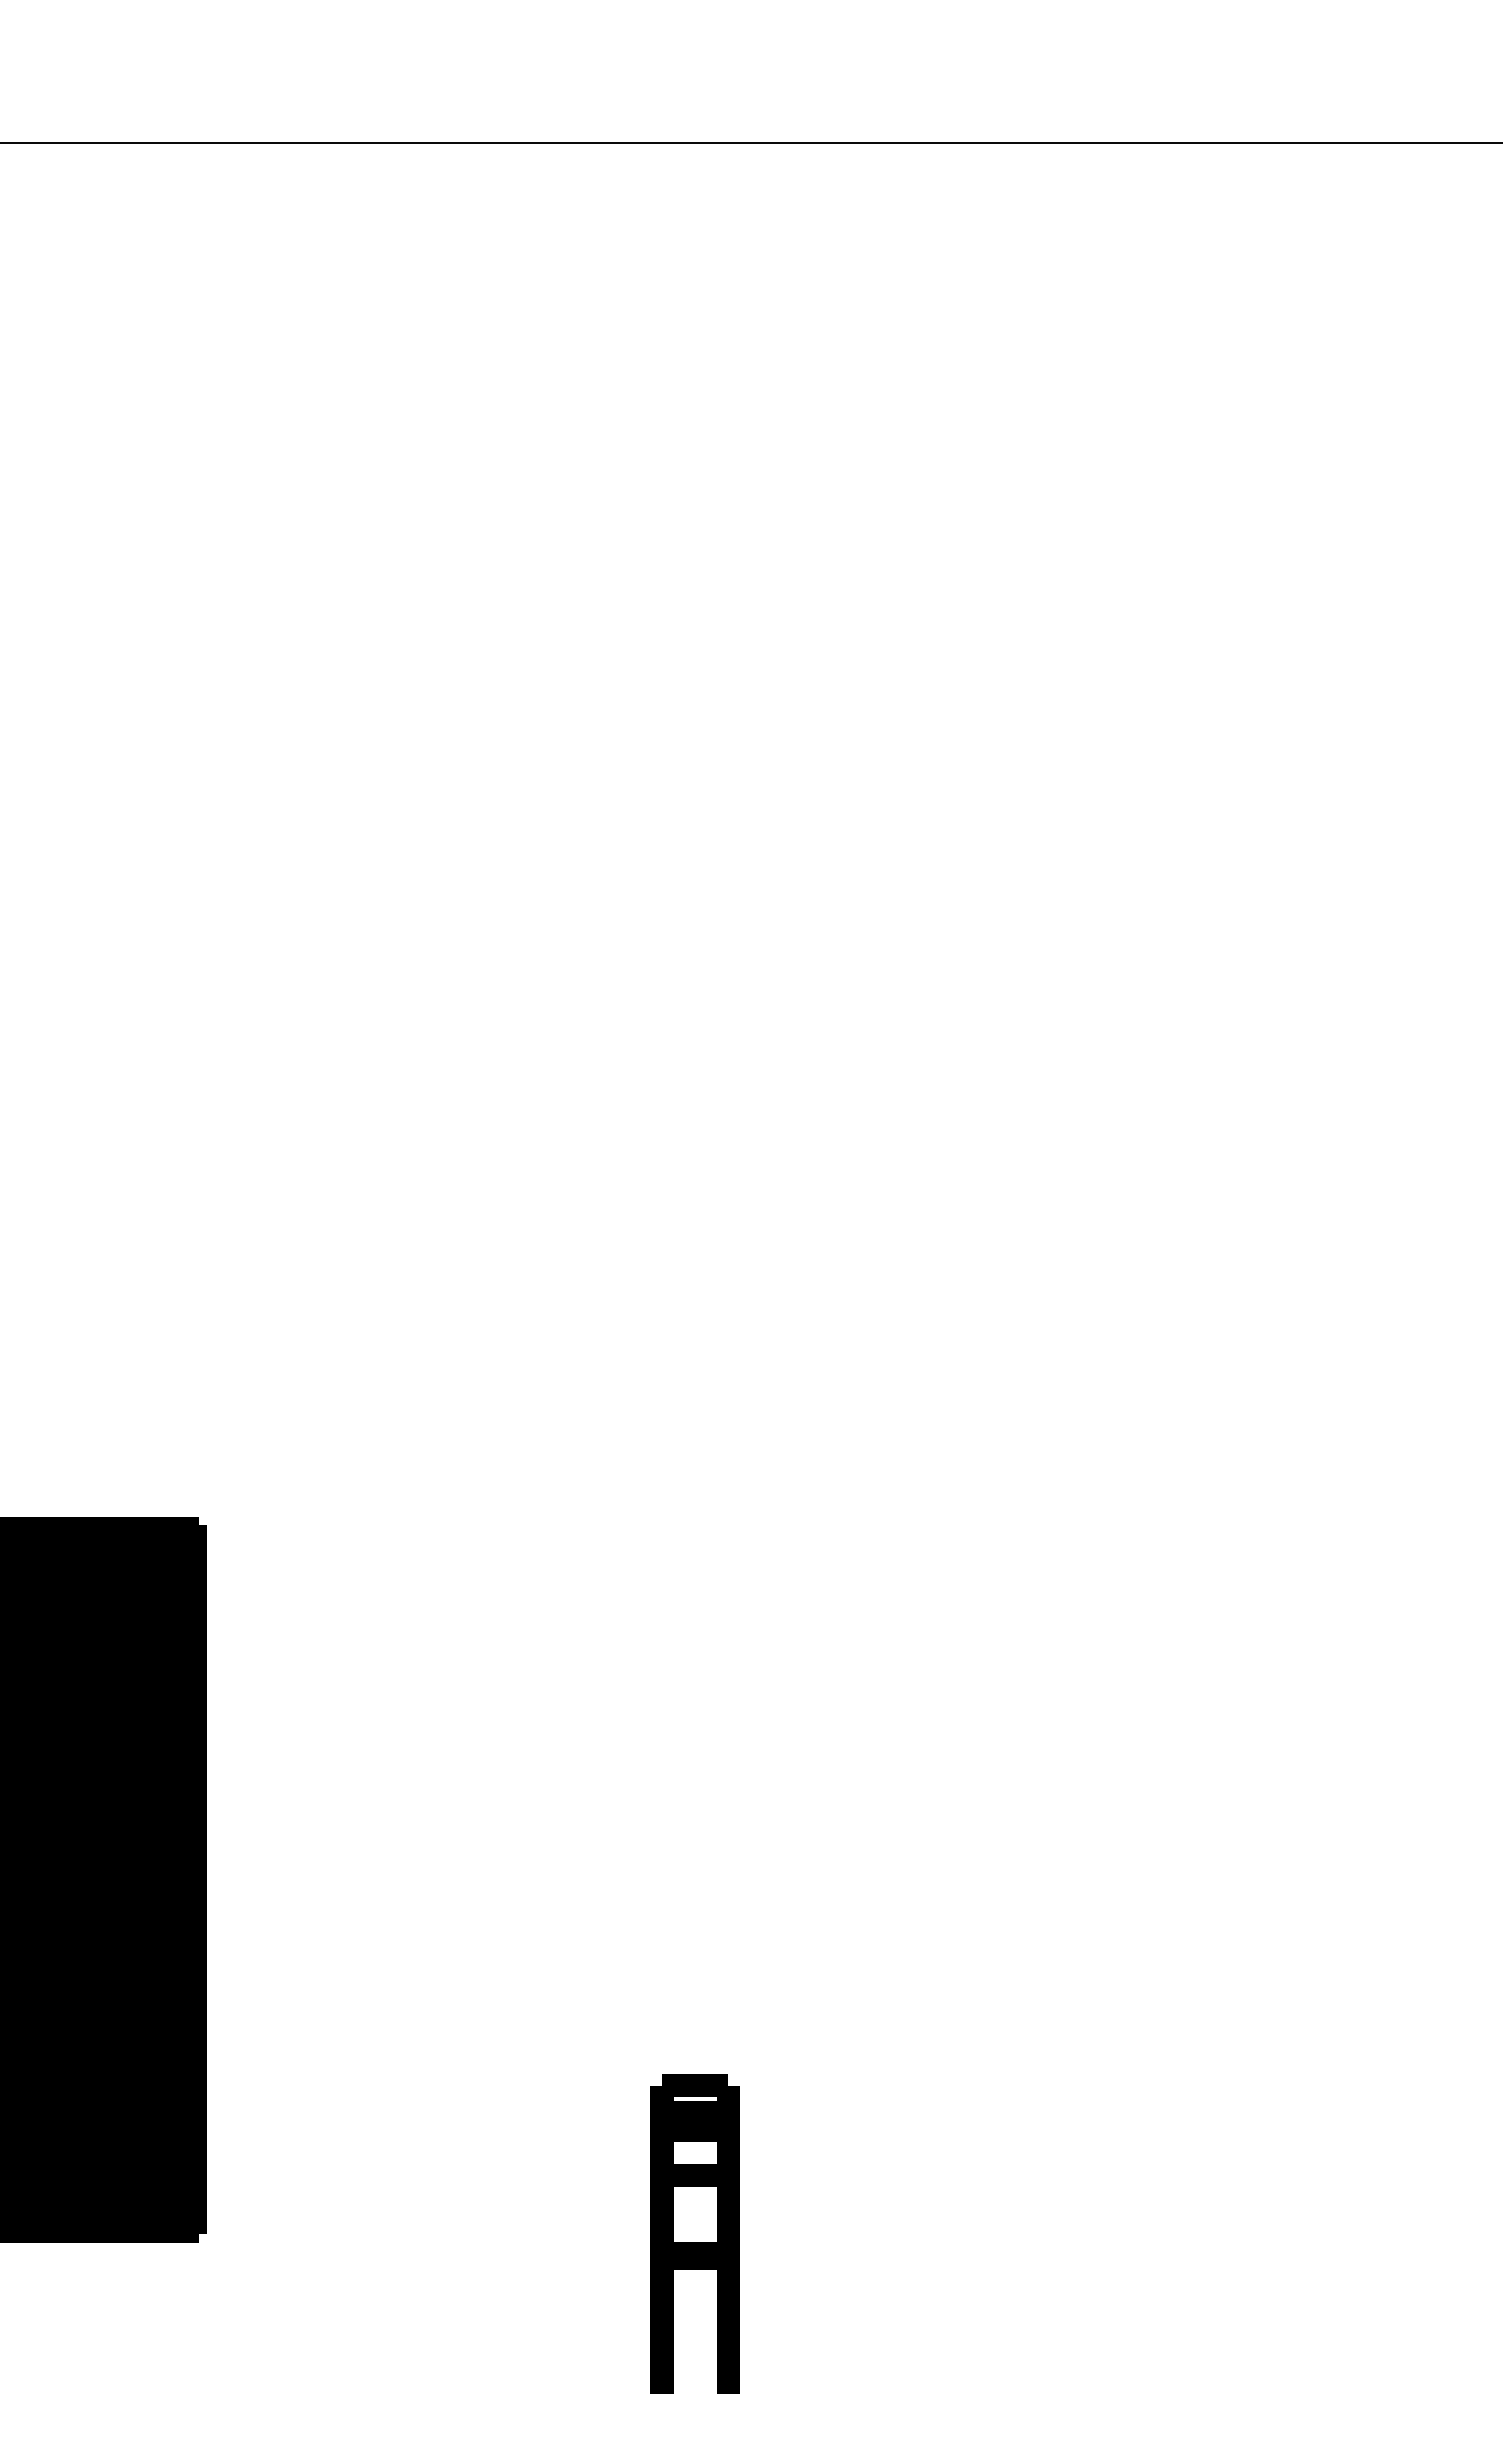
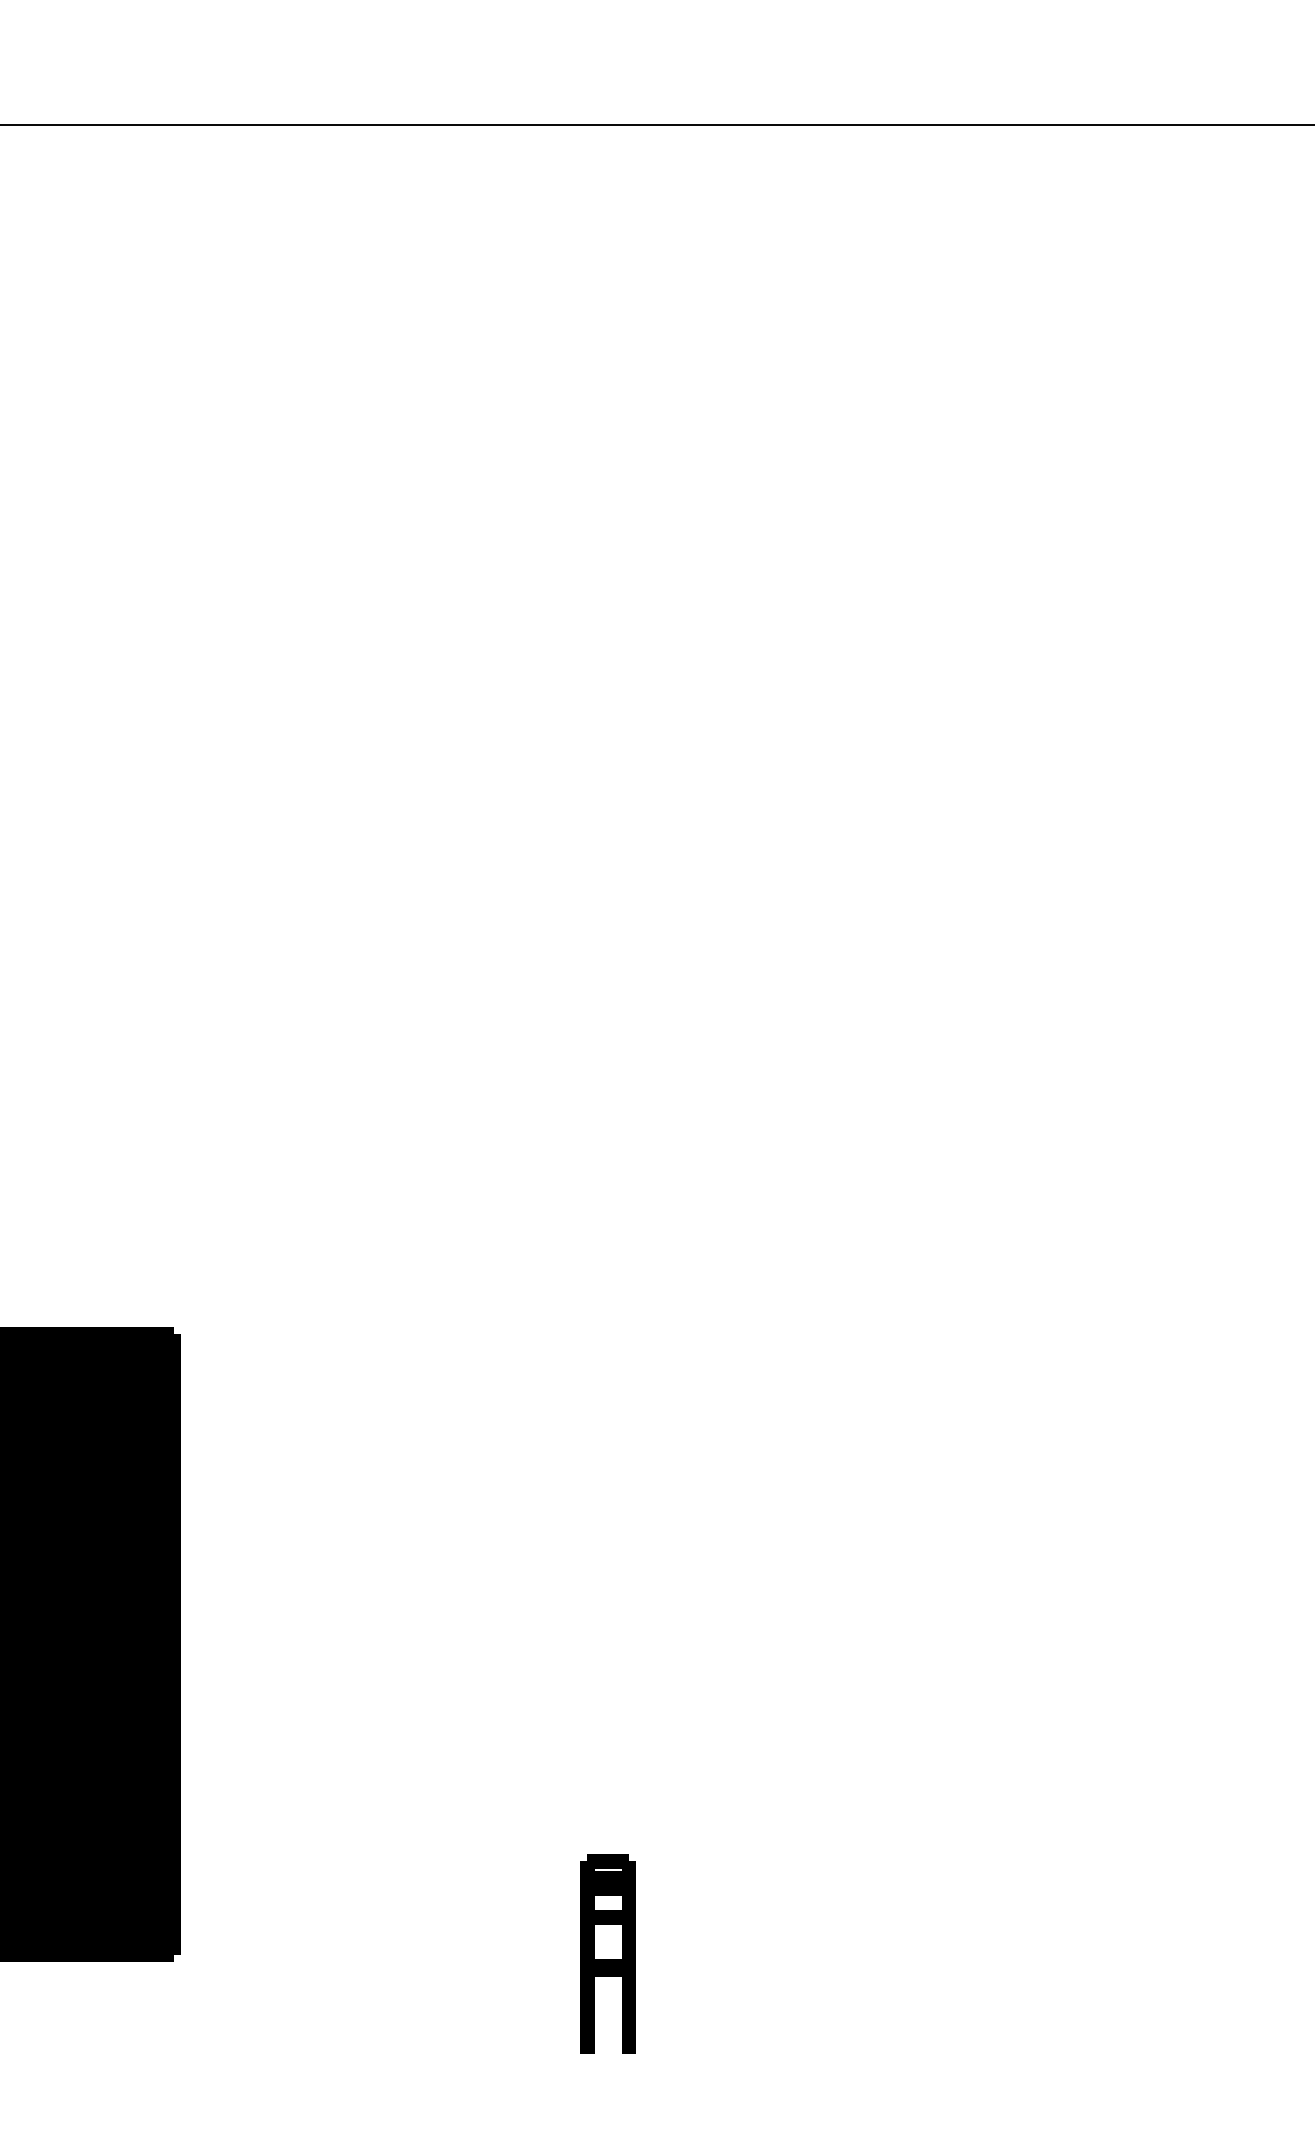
part: (694, 2233) -> (607, 1953), size x0.71

